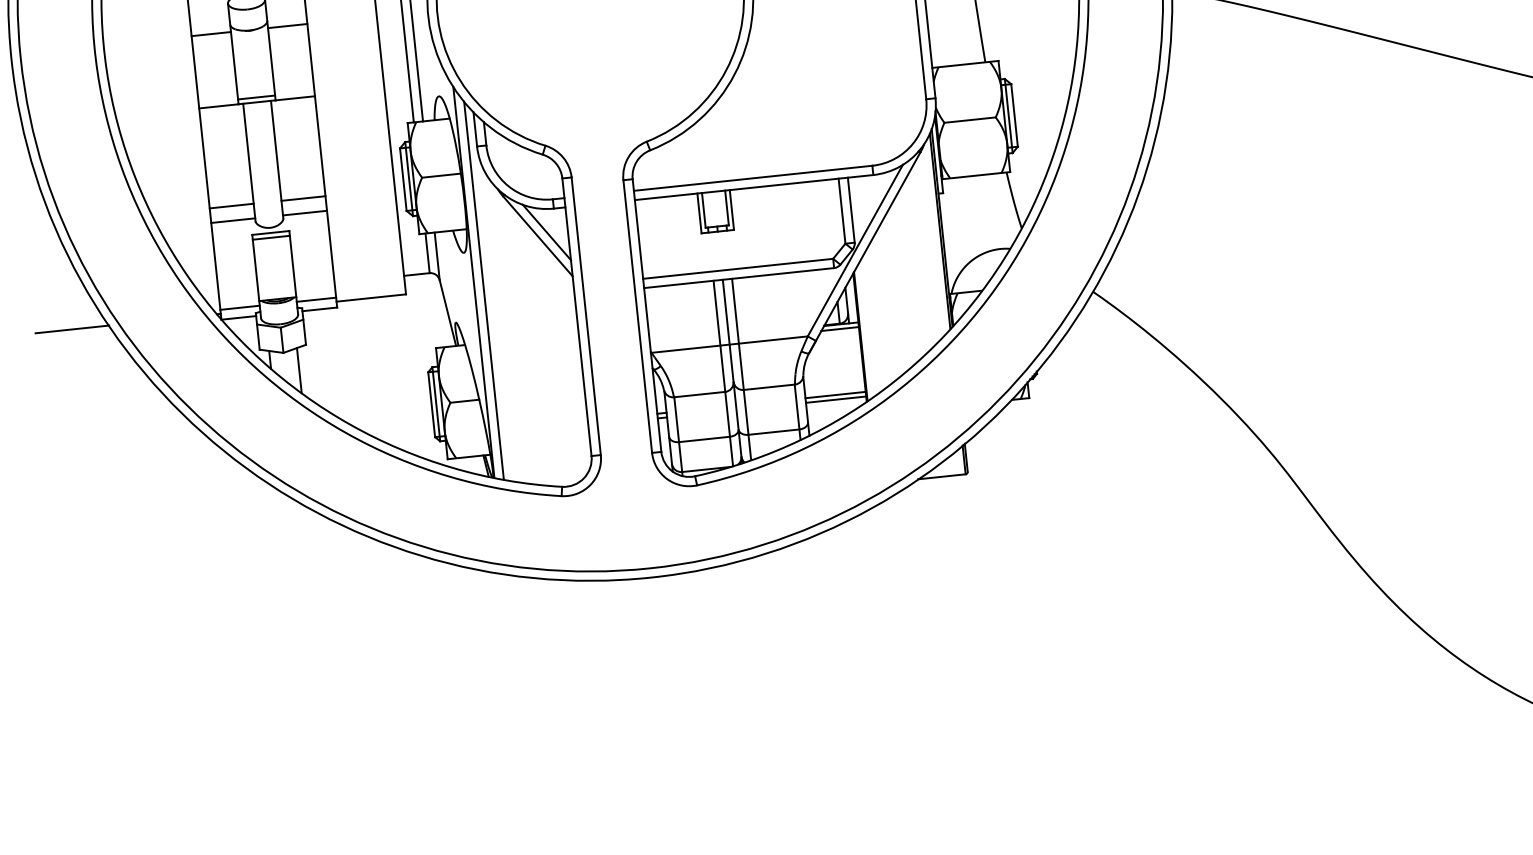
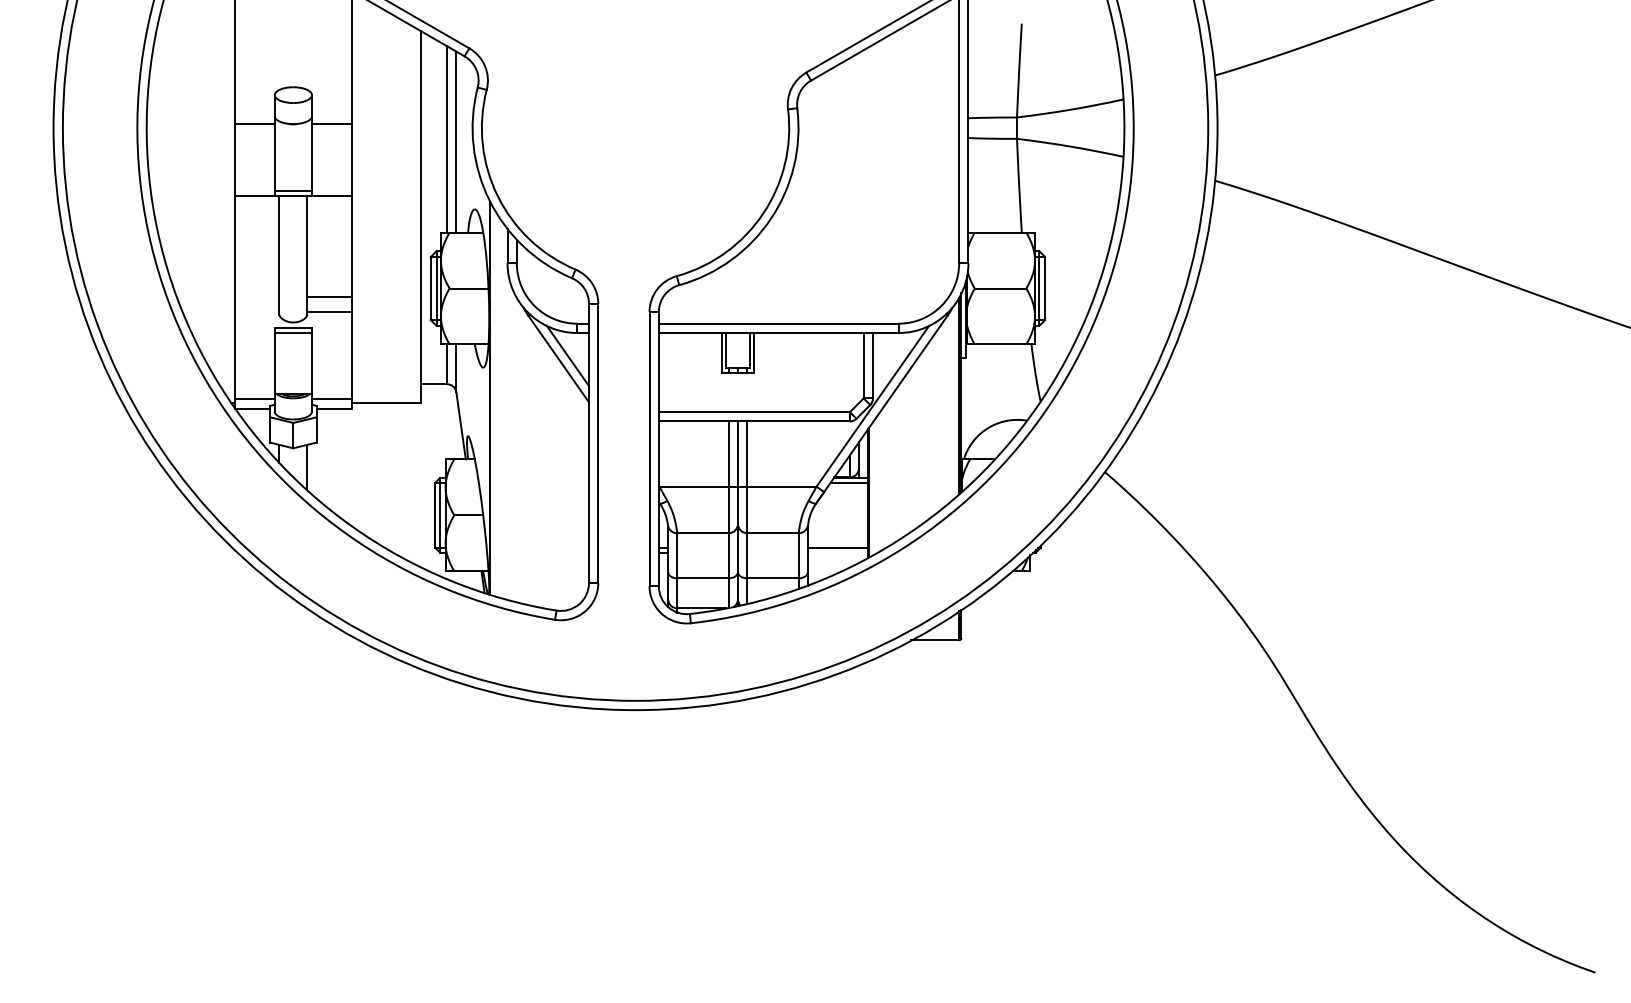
line: (231, 205) -> (257, 296), removed
line: (233, 220) -> (257, 311), removed
line: (484, 290) -> (499, 407), removed
line: (71, 329) -> (85, 402), removed
line: (835, 399) -> (837, 552), removed

